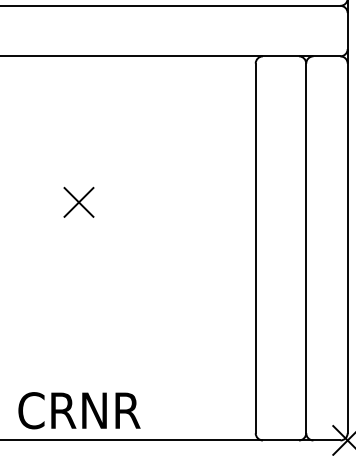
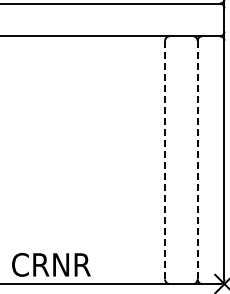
part: (78, 202) -> (50, 130), removed
line: (256, 248) -> (165, 160), solid -> dashed
line: (305, 248) -> (197, 160), solid -> dashed

